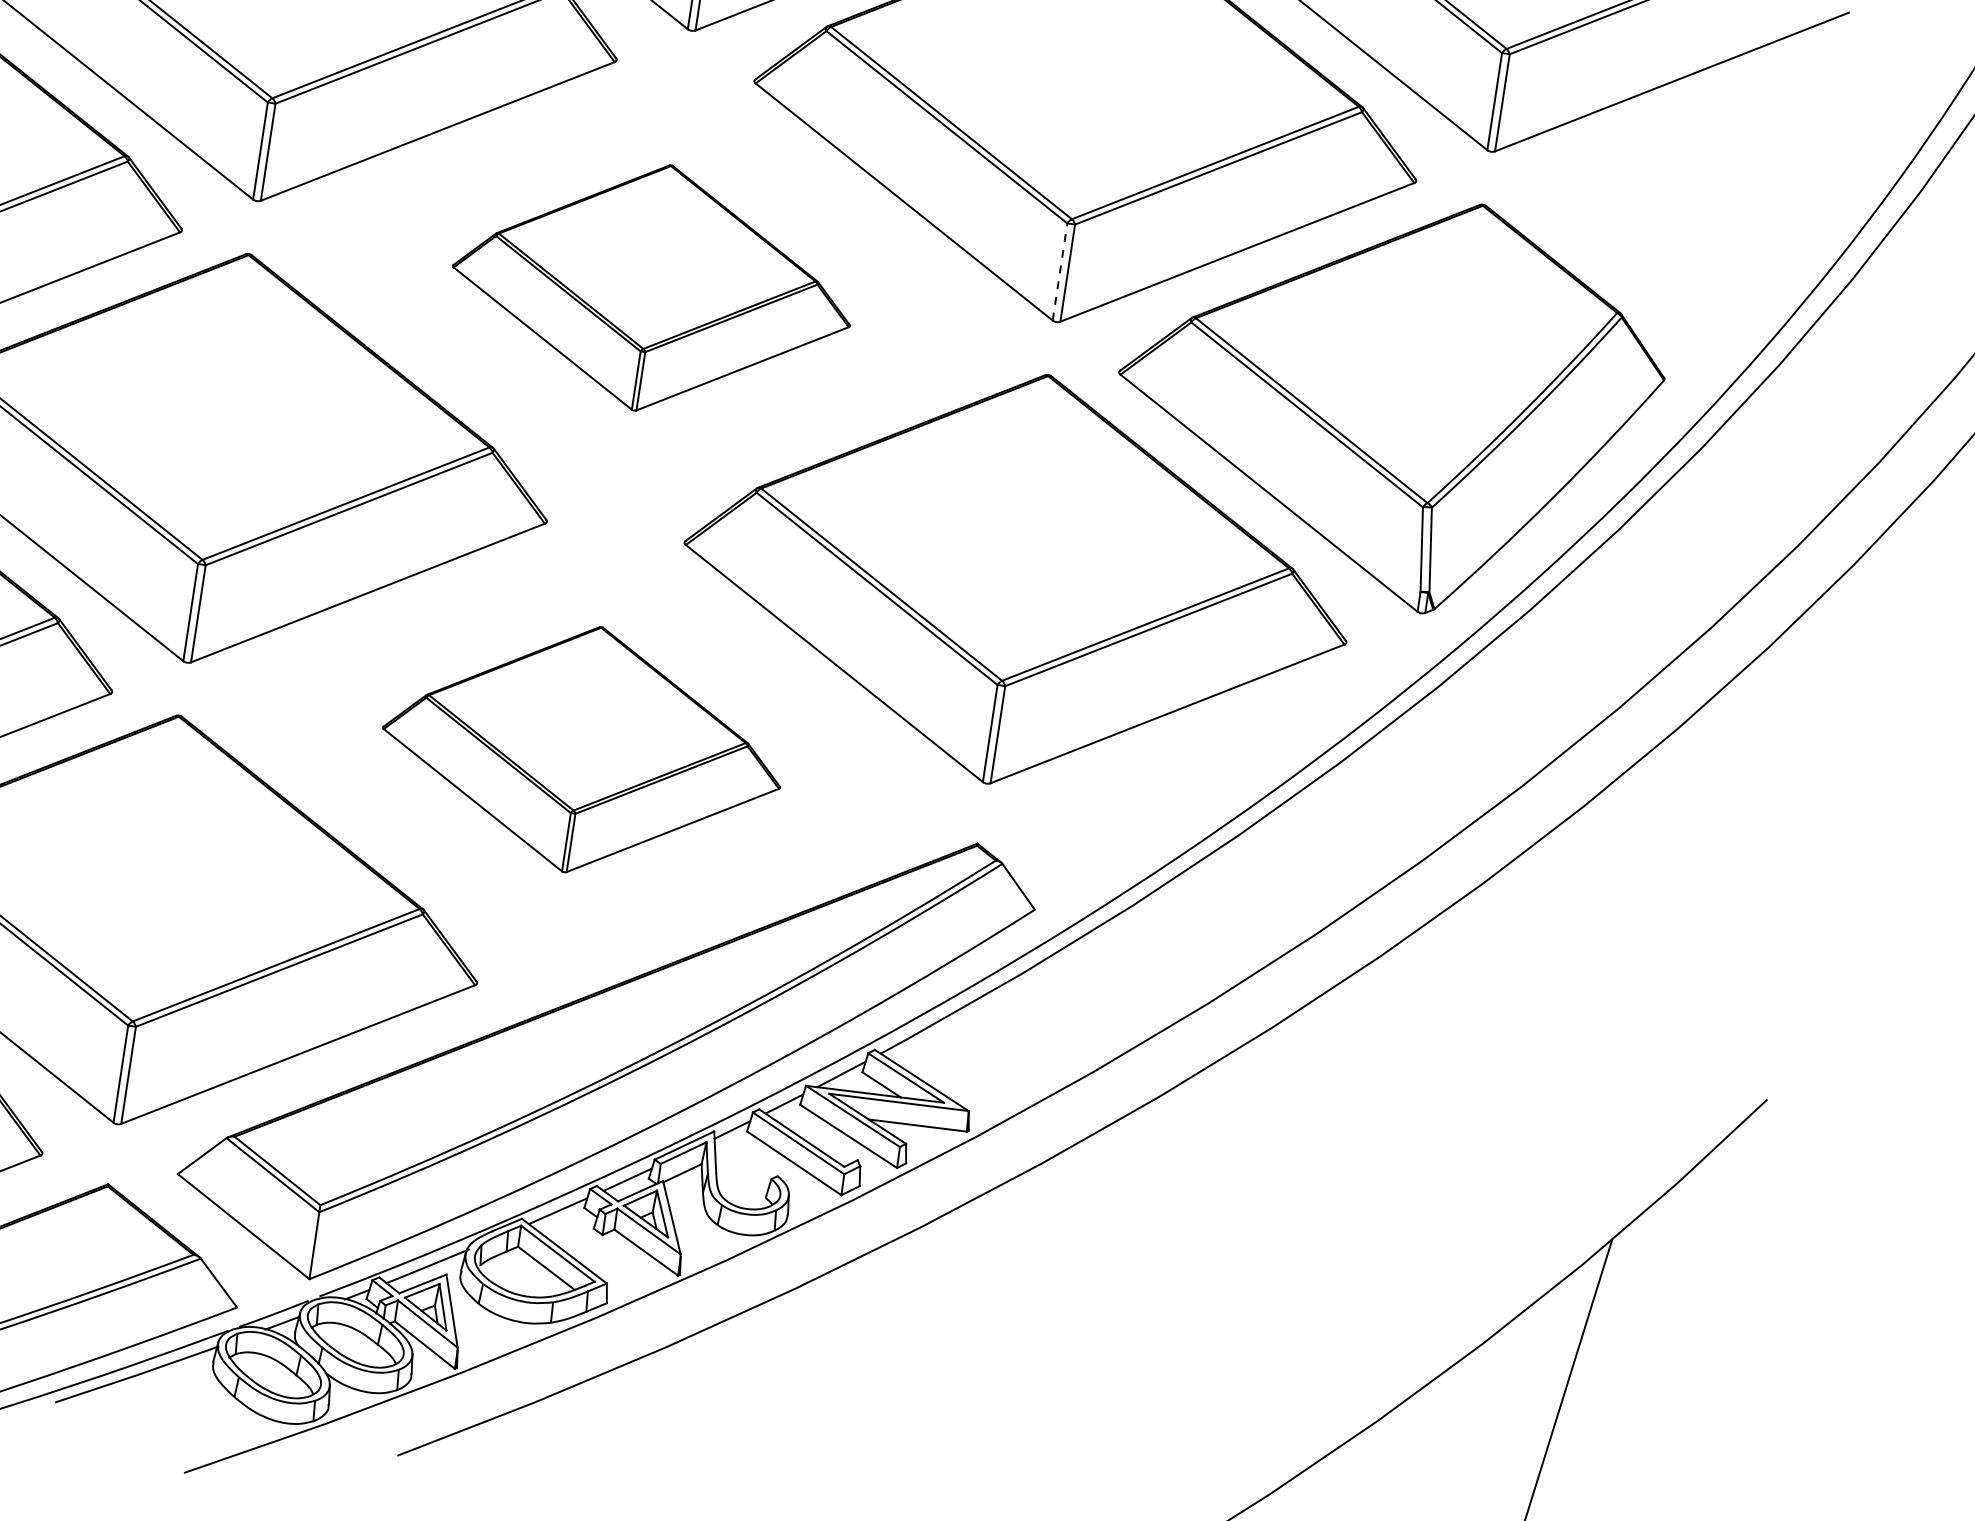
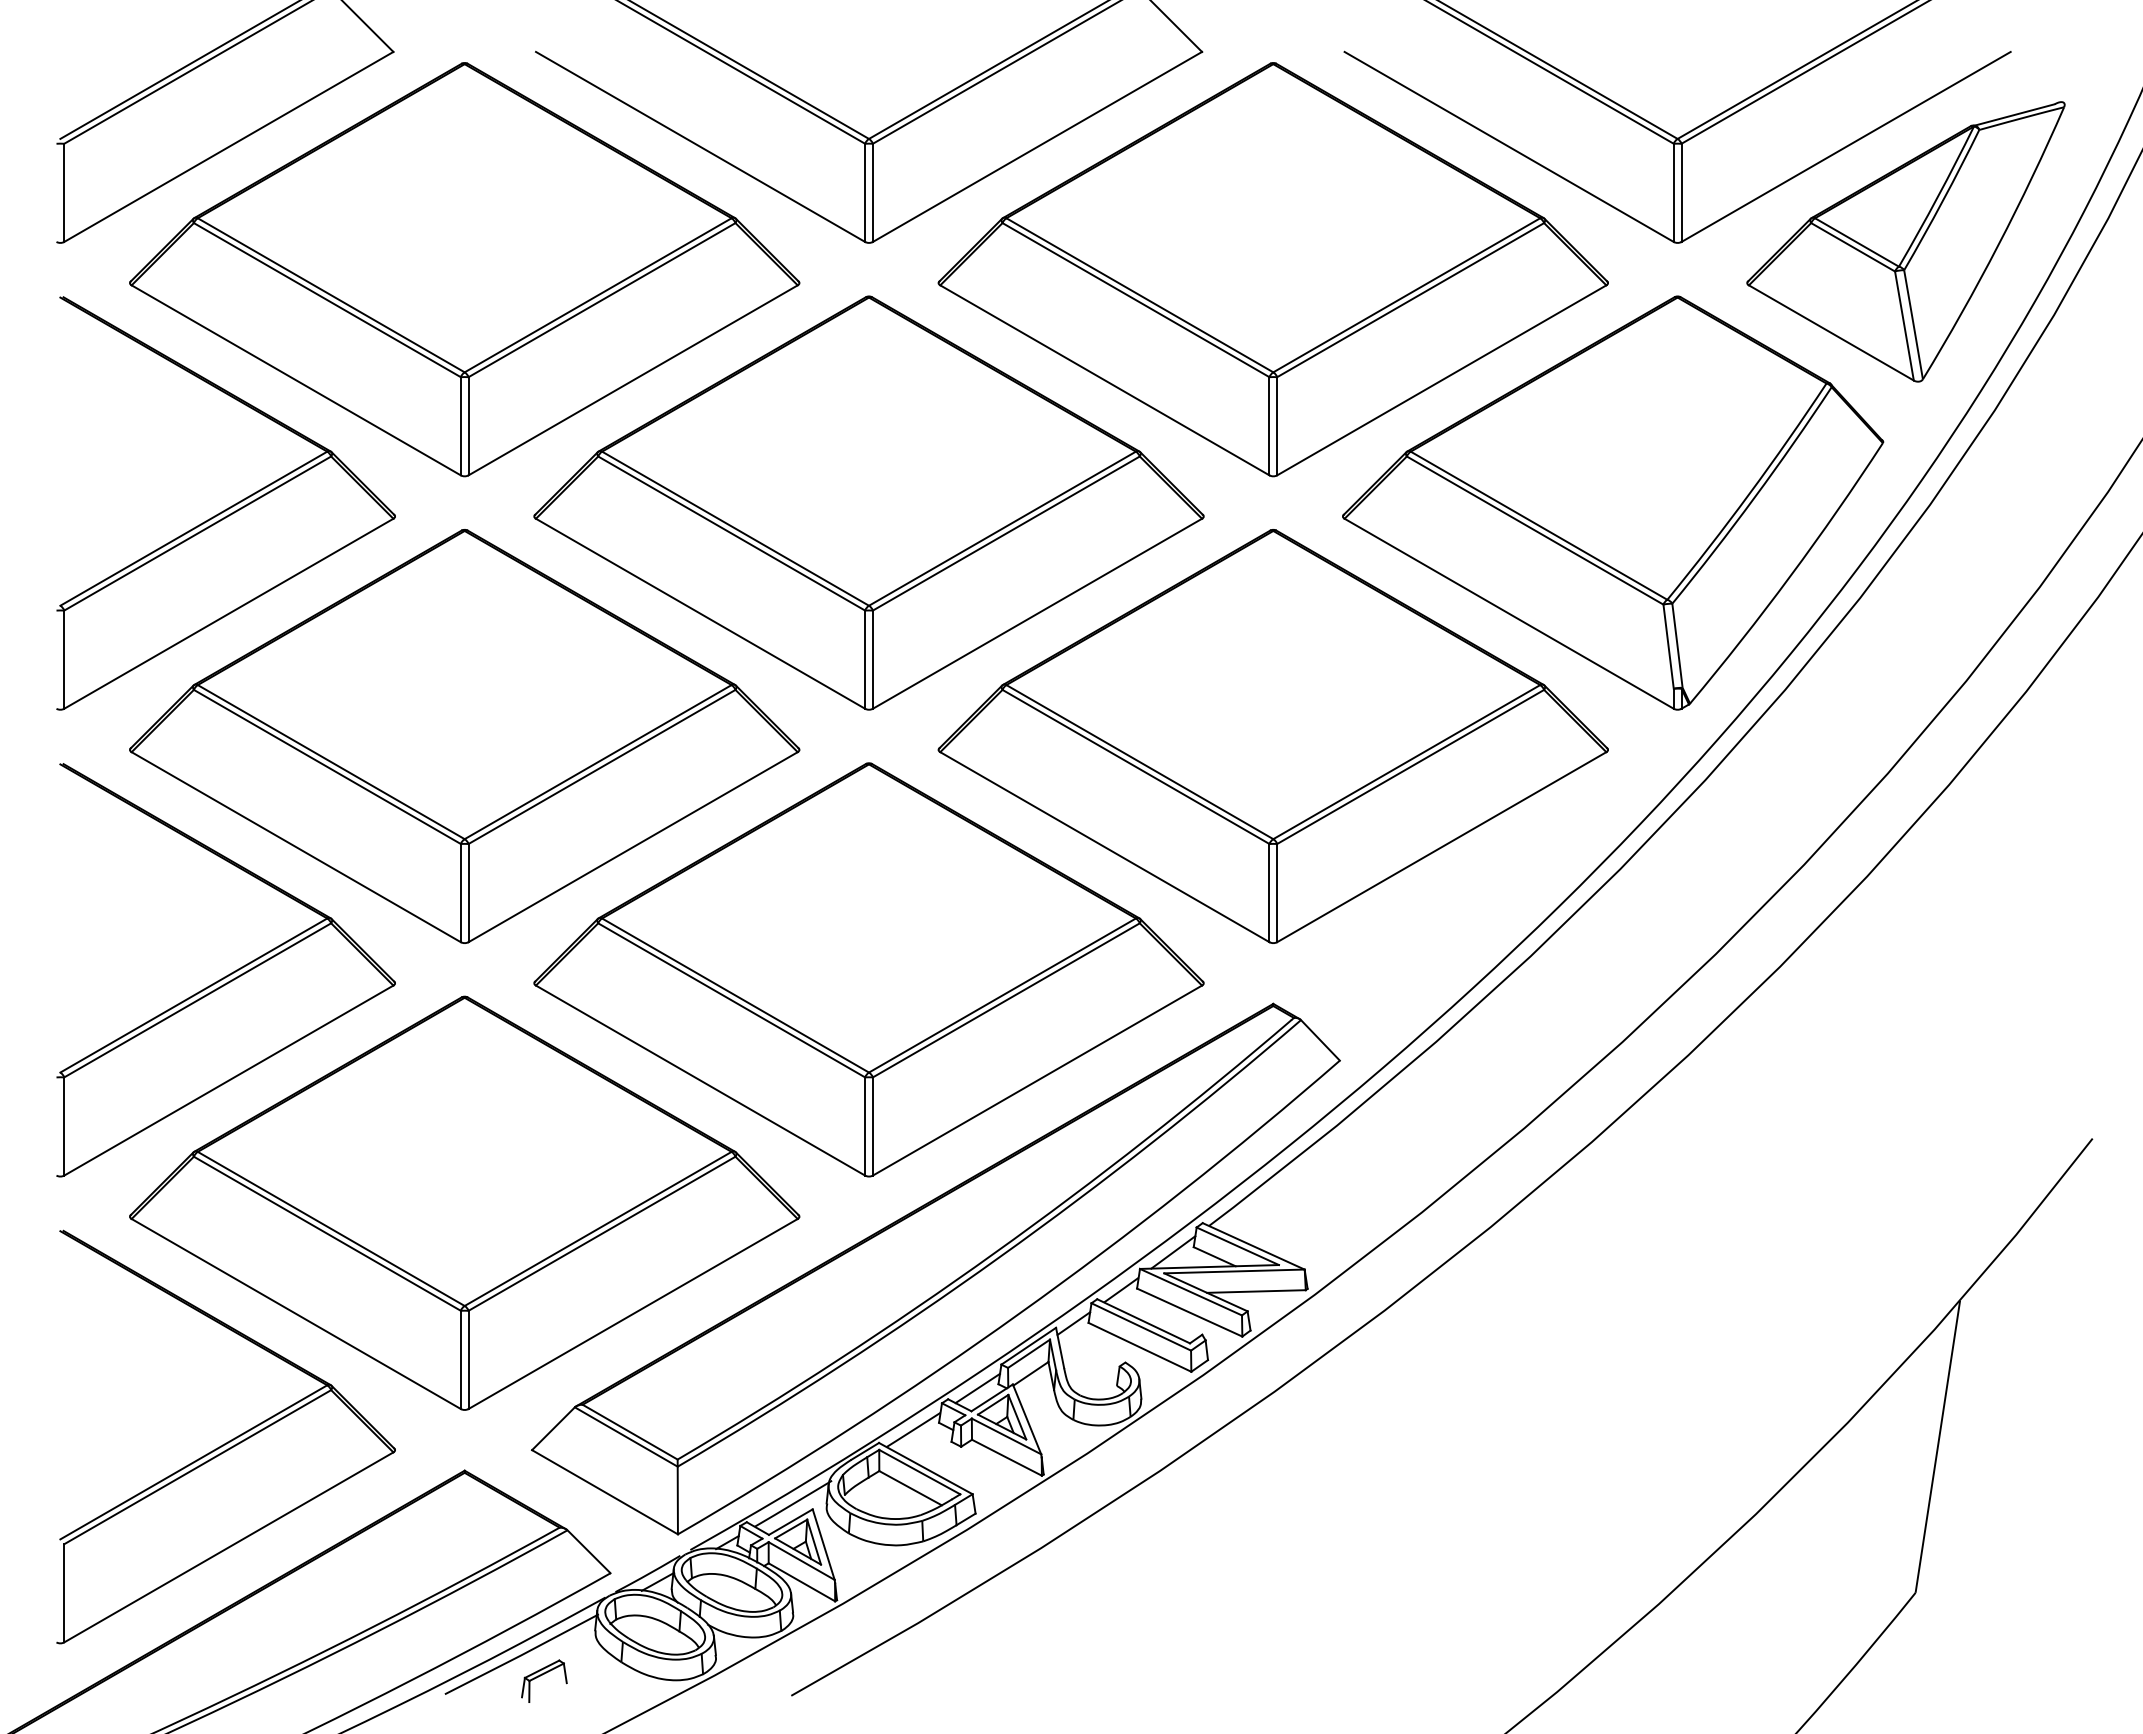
part: (1716, 184) -> (1905, 241), added
line: (1060, 271) -> (1269, 425), dashed -> solid
part: (652, 287) -> (868, 502), size x1.67
part: (582, 749) -> (868, 969), size x1.67
part: (155, 1403) -> (544, 1680), added

